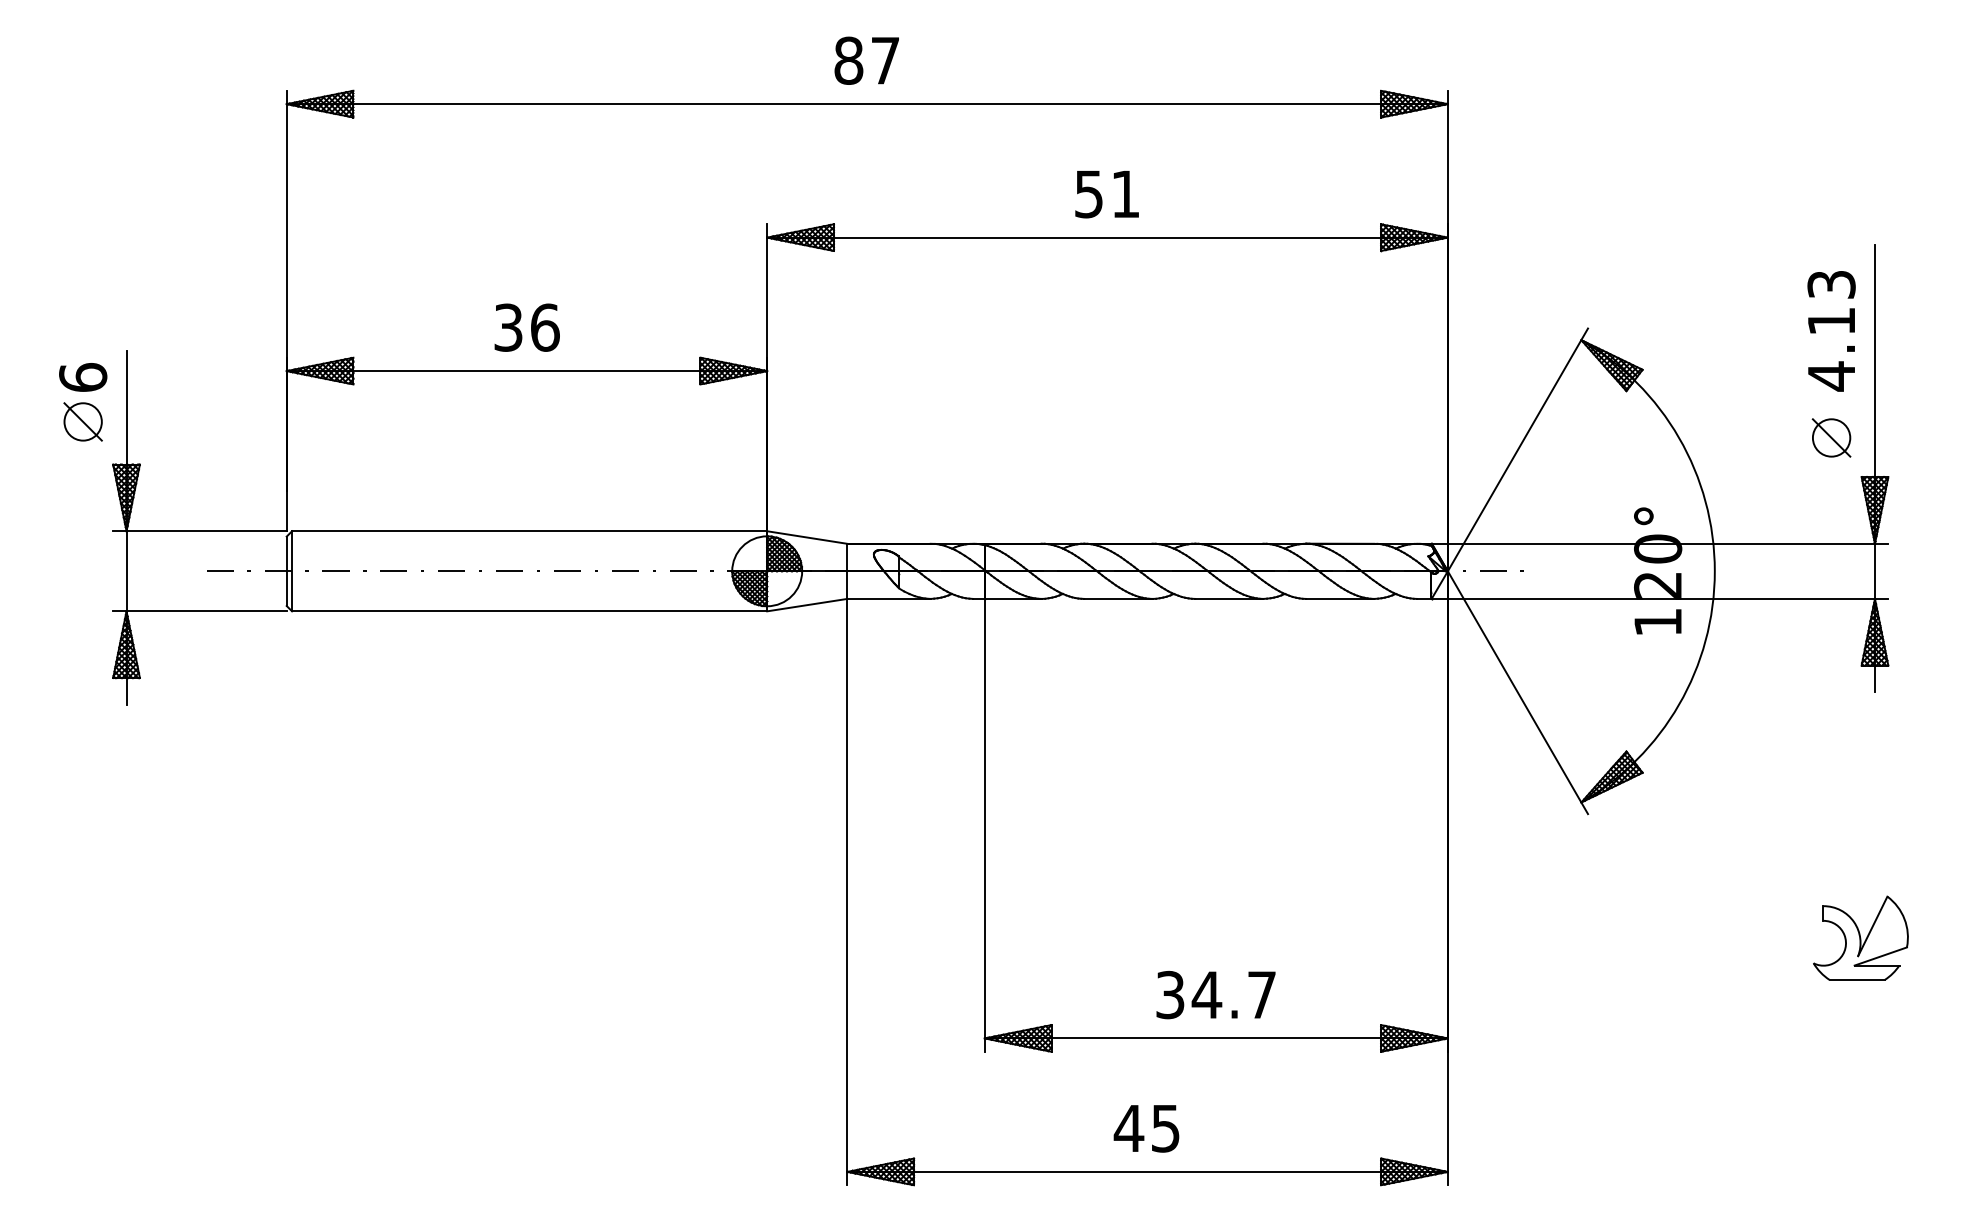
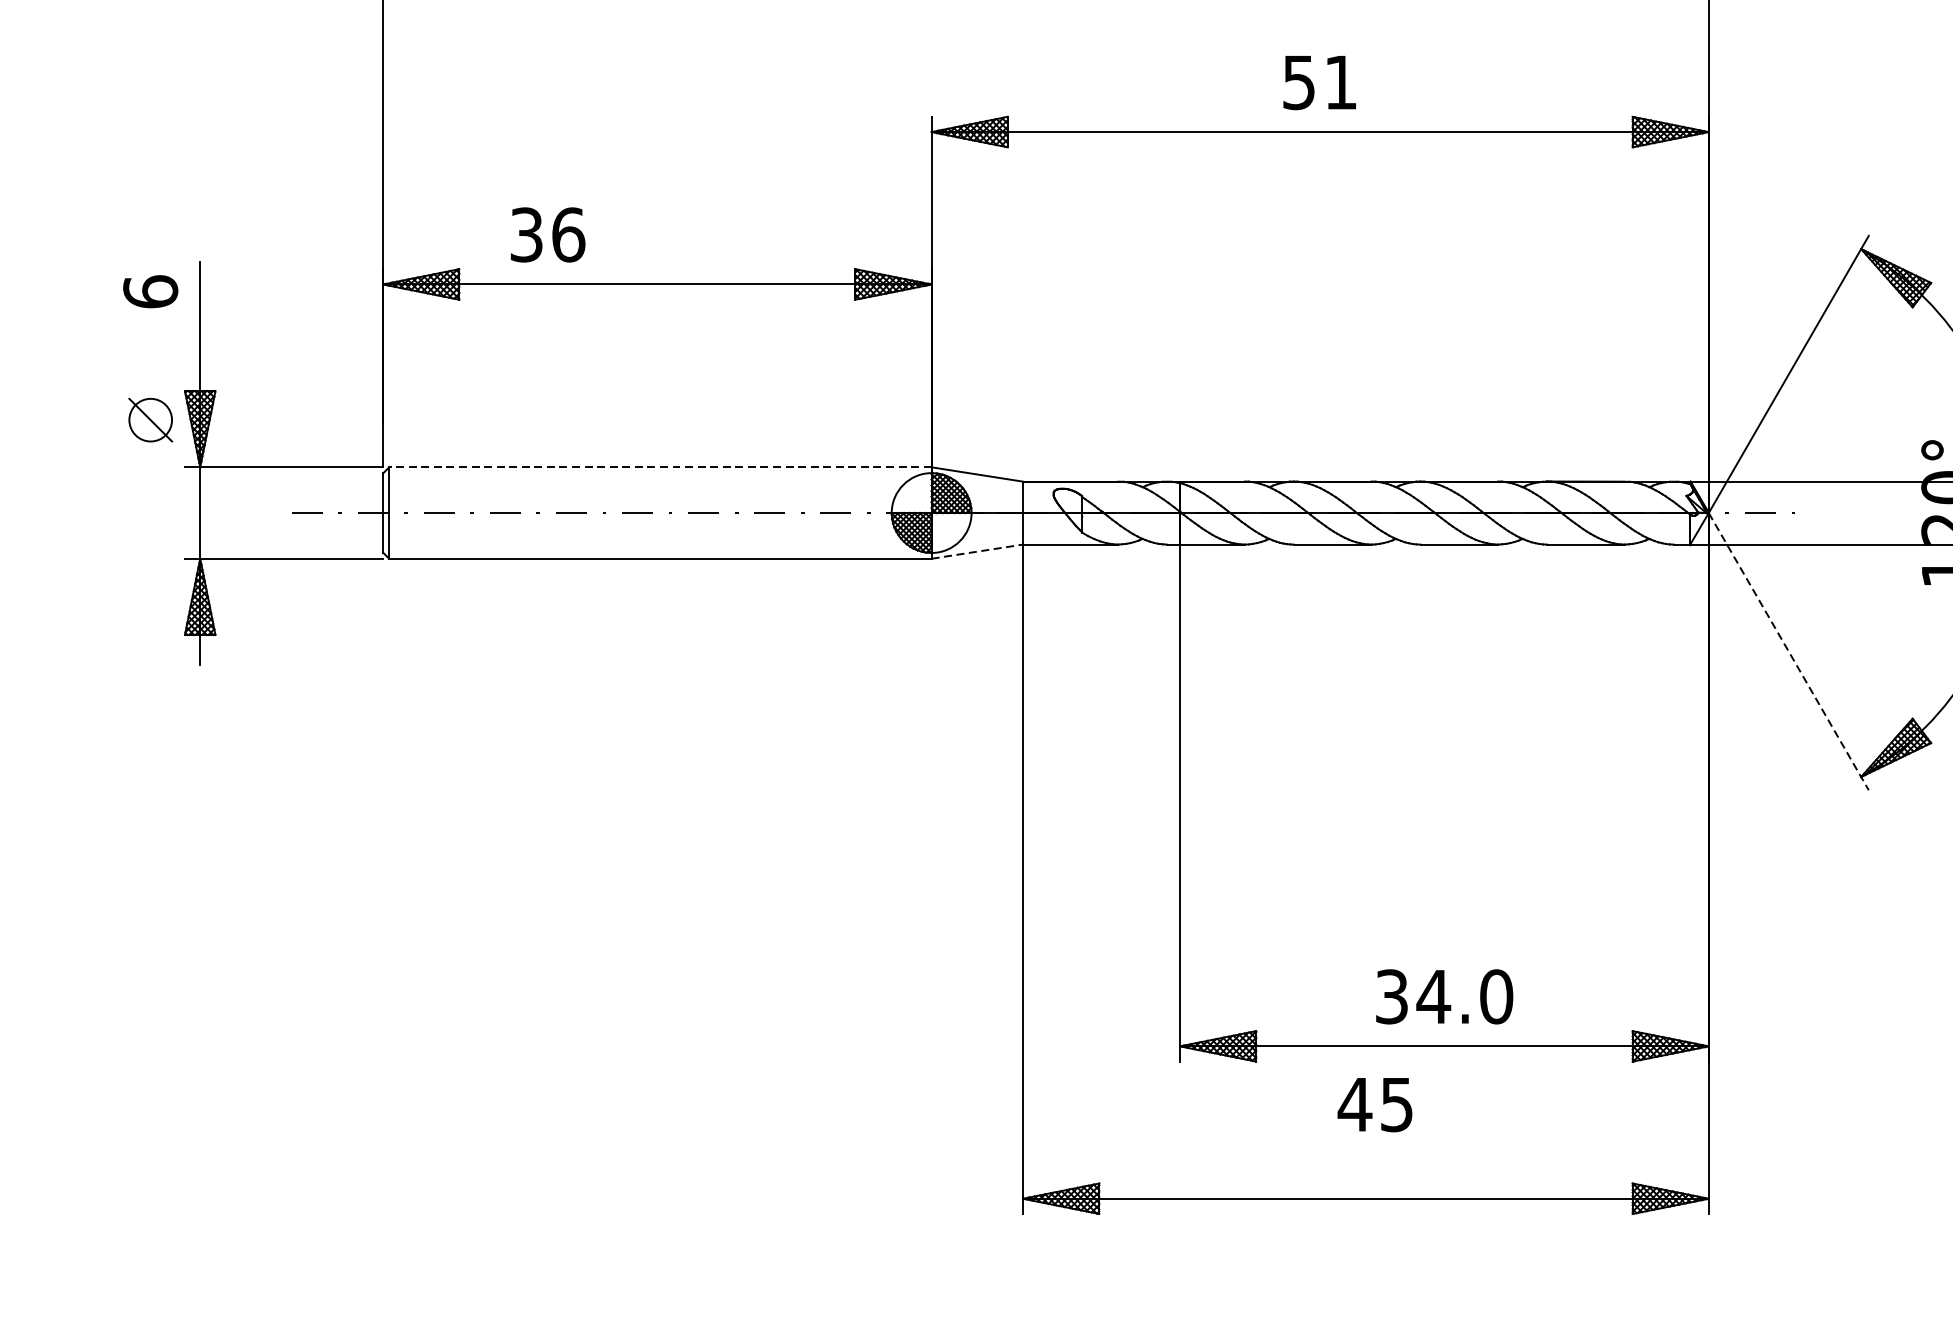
text: (526, 327) -> (547, 234), moved
part: (82, 421) -> (149, 419), moved
line: (529, 531) -> (660, 467), solid -> dashed
line: (807, 605) -> (977, 552), solid -> dashed
line: (1518, 693) -> (1789, 652), solid -> dashed
text: (1261, 994) -> (1495, 996), 34.7 -> 34.0
text: (1146, 1128) -> (1374, 1104), moved

